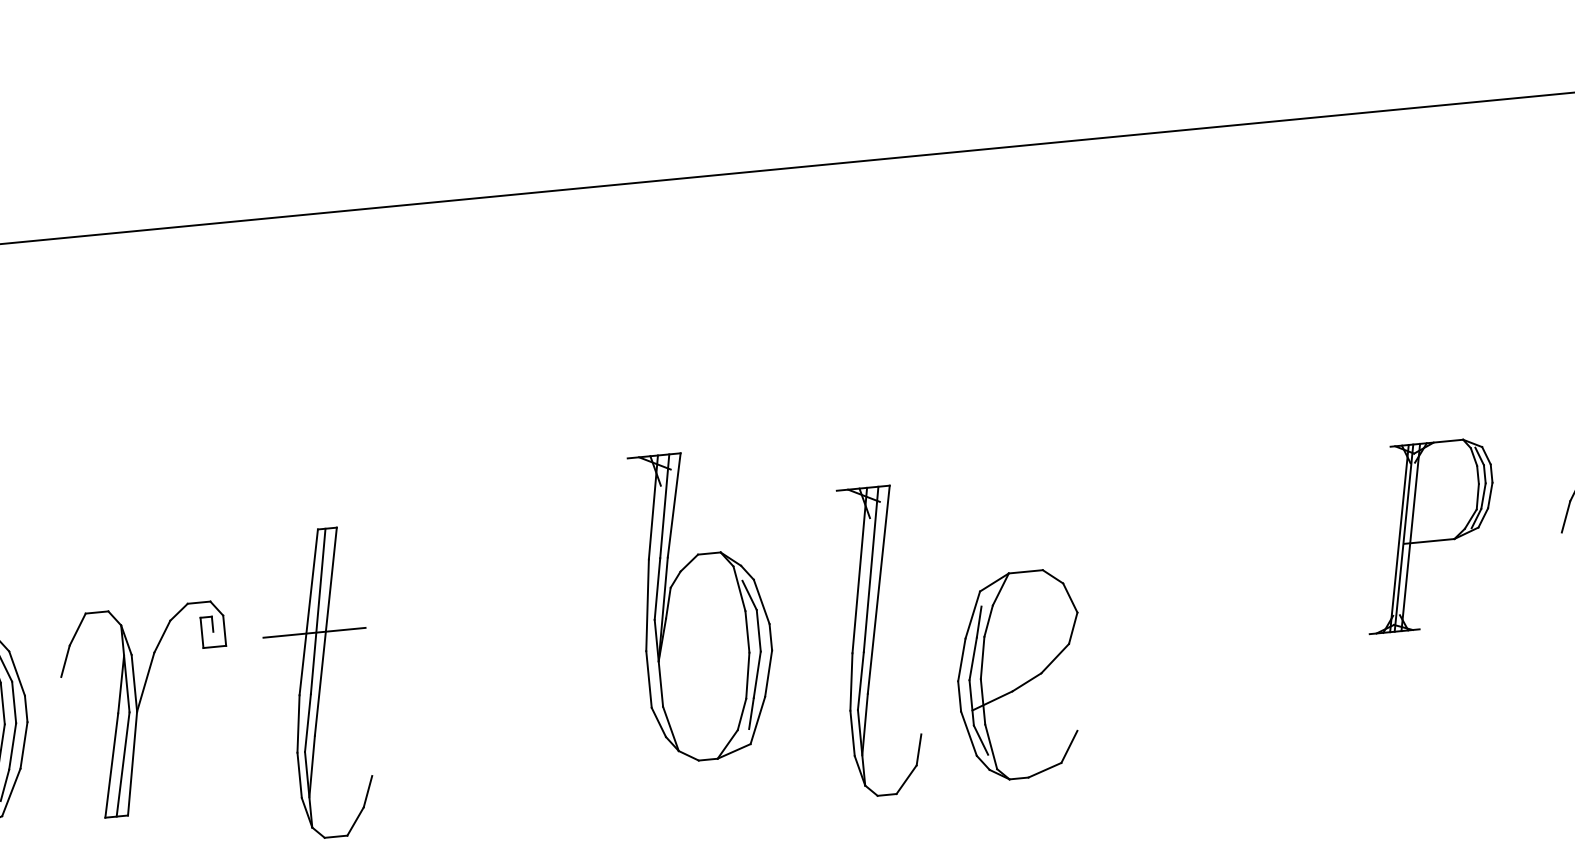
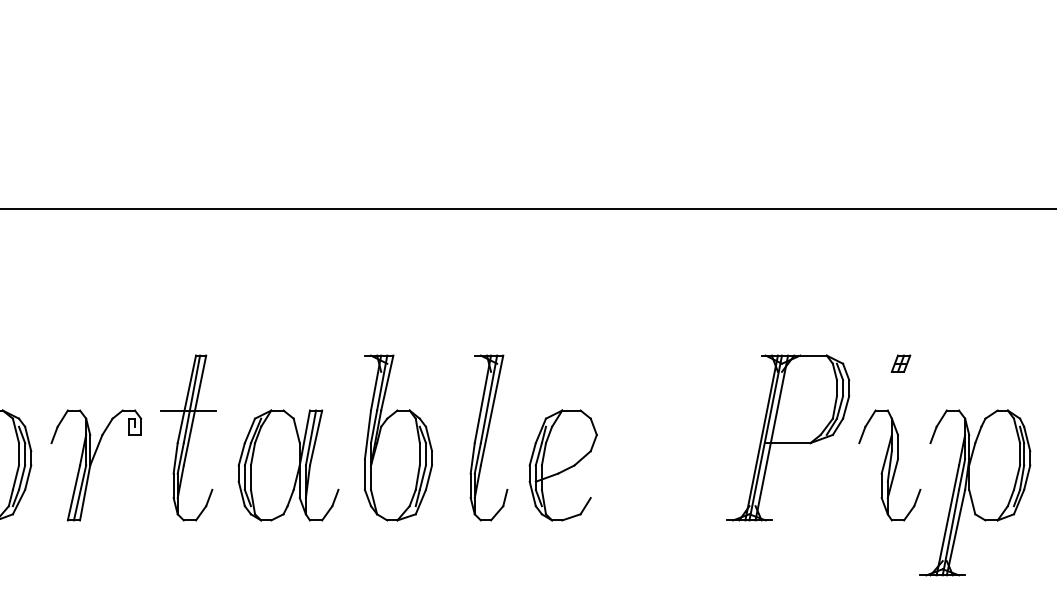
part: (1429, 534) -> (788, 437), size x1.67
part: (876, 640) -> (488, 437), moved
part: (1019, 675) -> (562, 465), moved
part: (505, 676) -> (288, 465), added
part: (318, 682) -> (188, 437), moved

